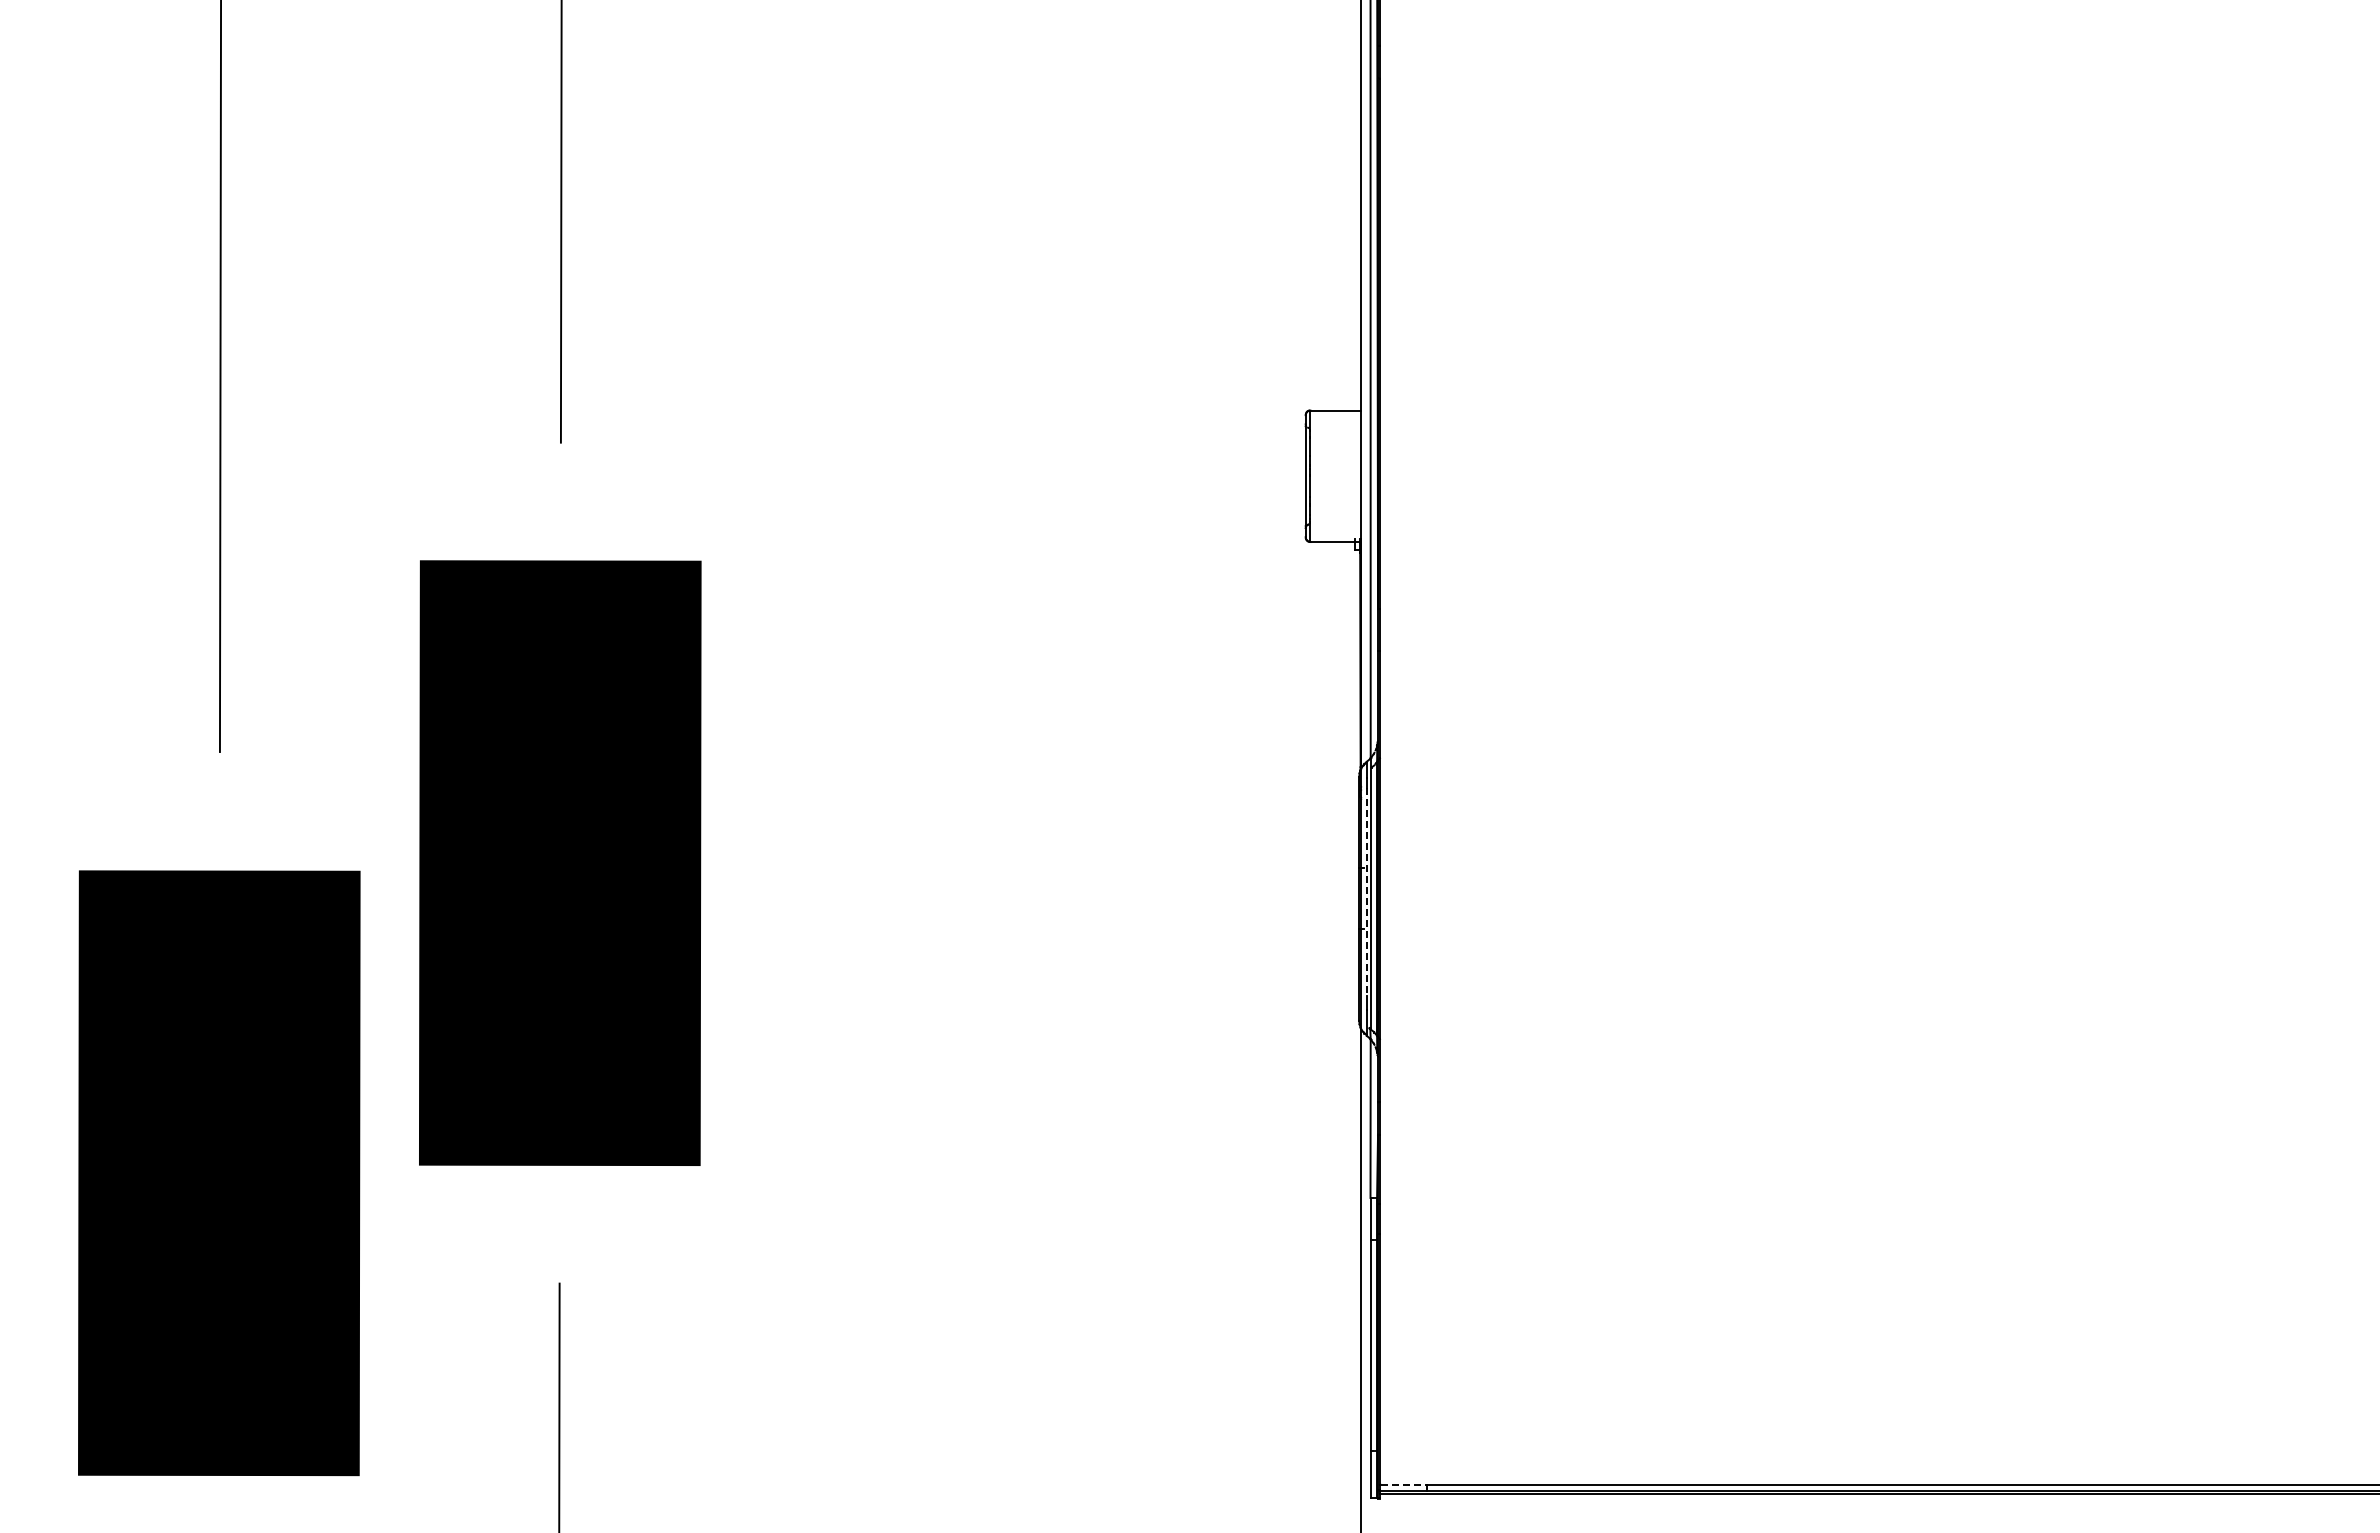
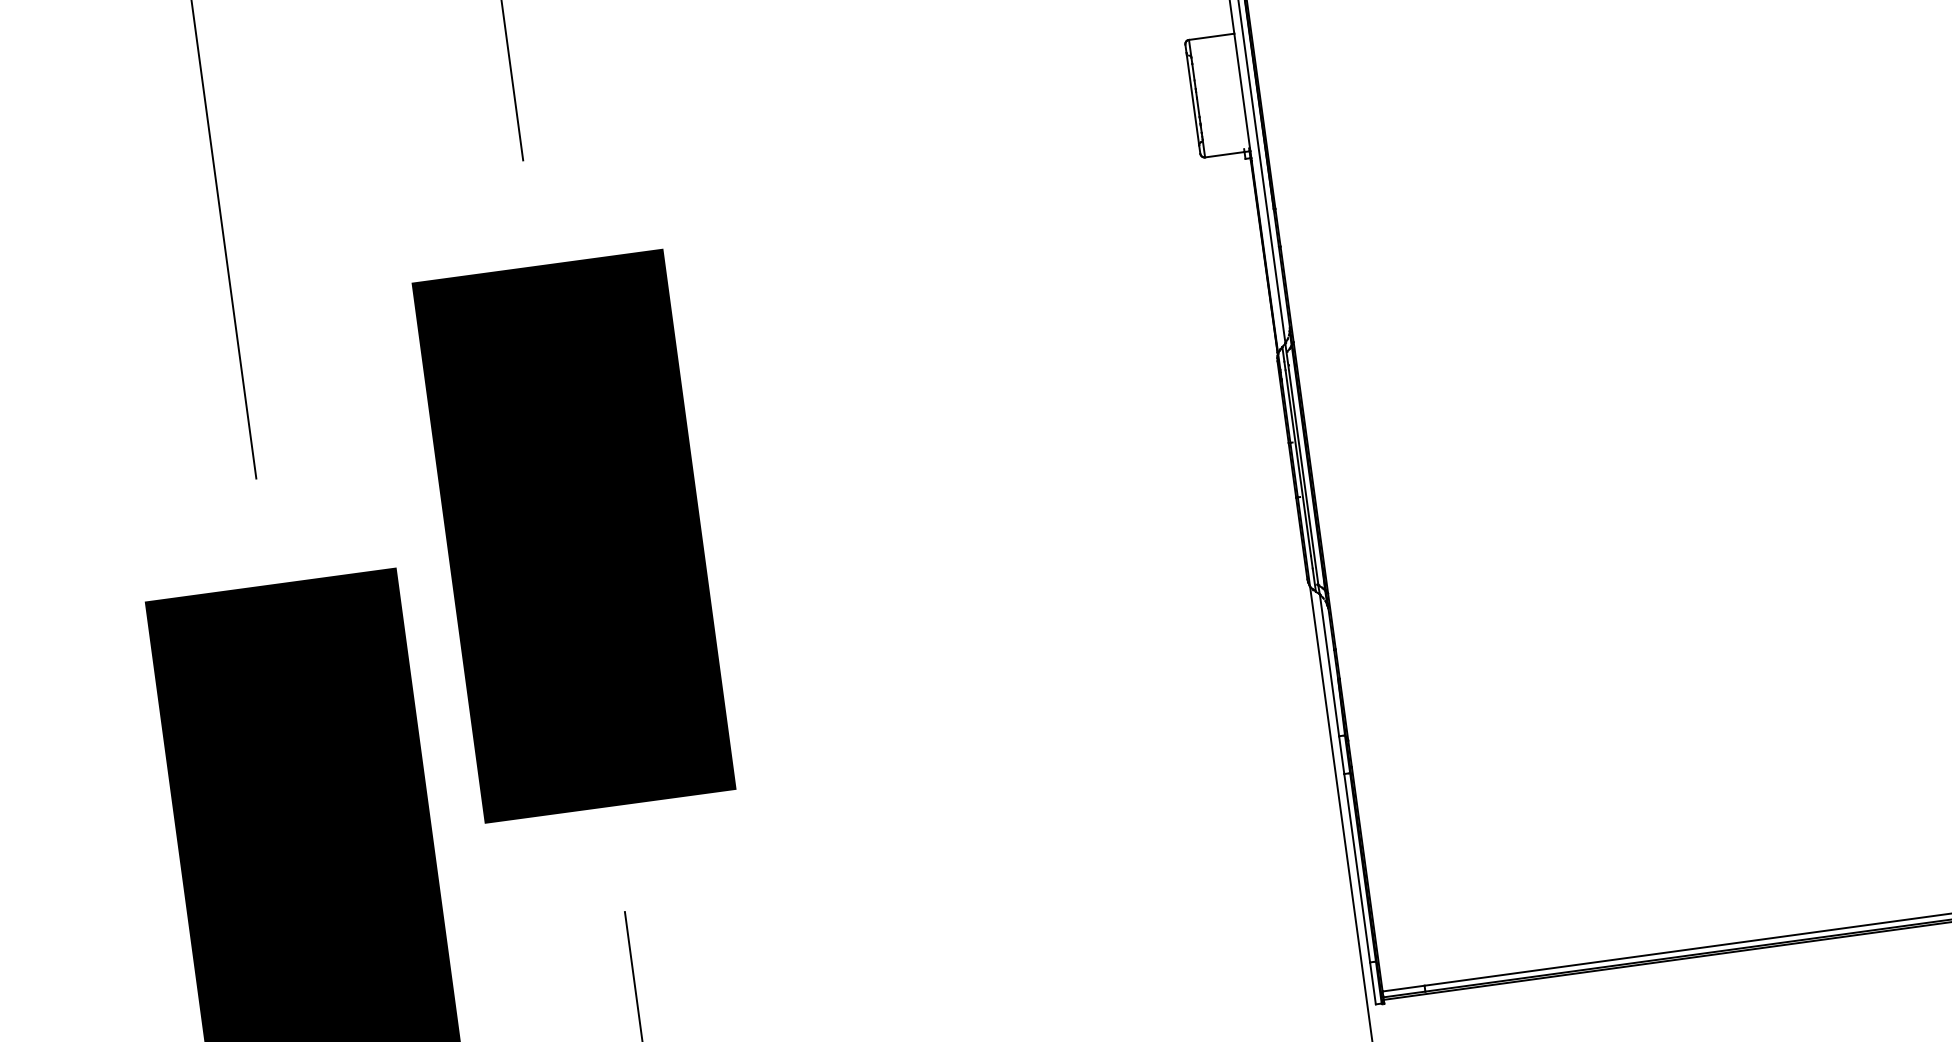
line: (1366, 891) -> (1298, 462), dashed -> solid
line: (1404, 1484) -> (1404, 988), dashed -> solid

